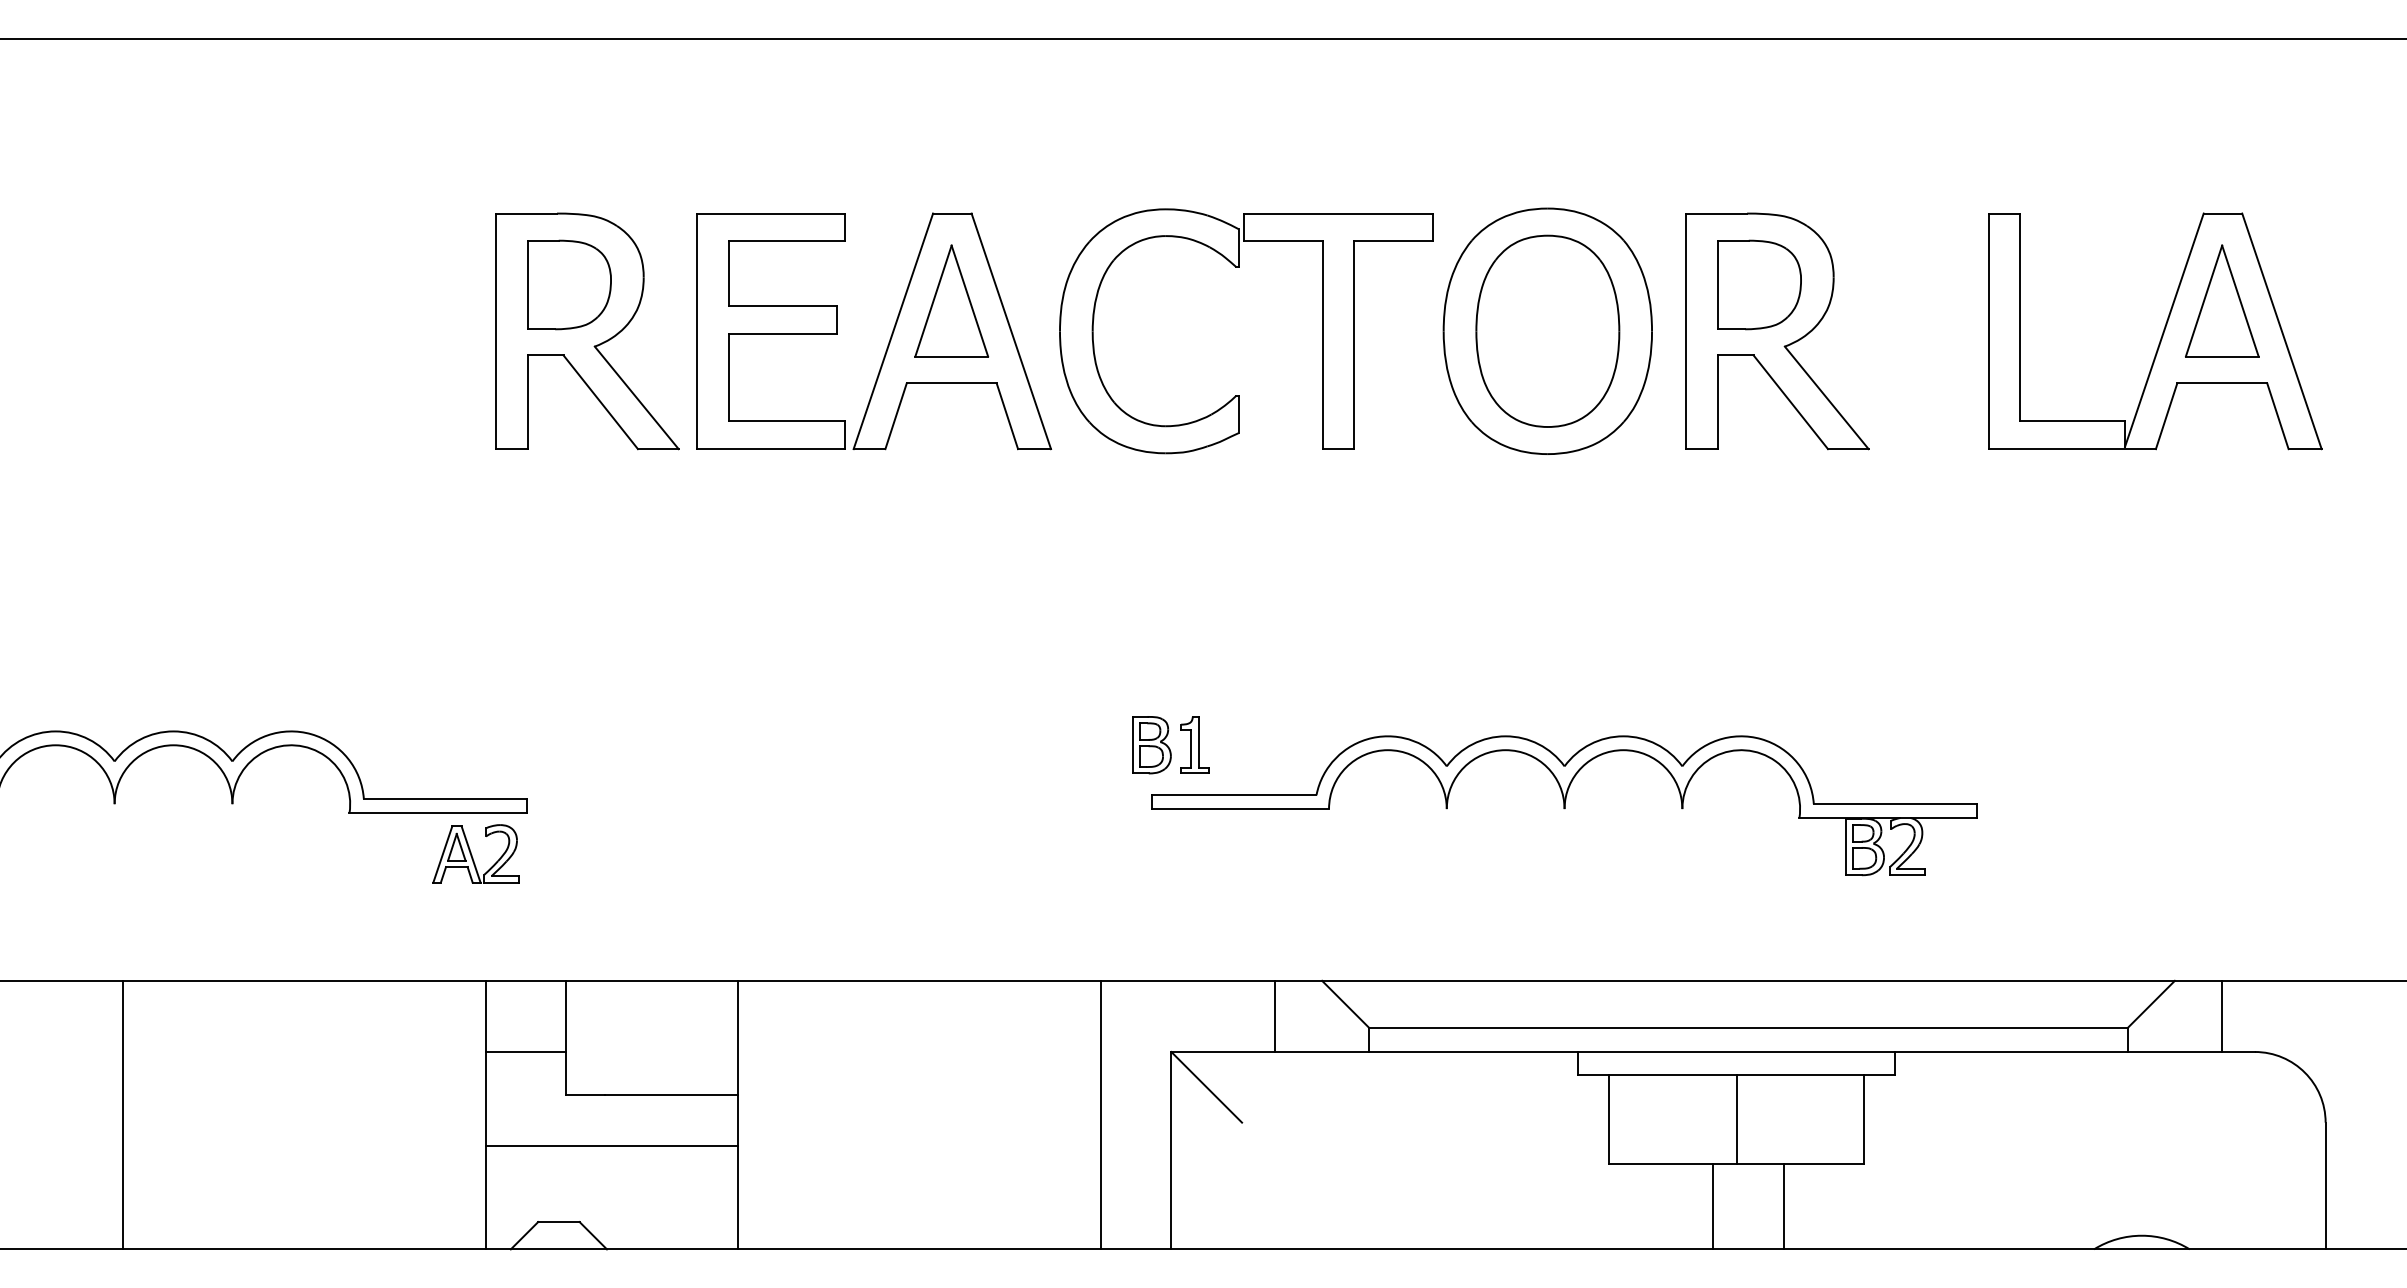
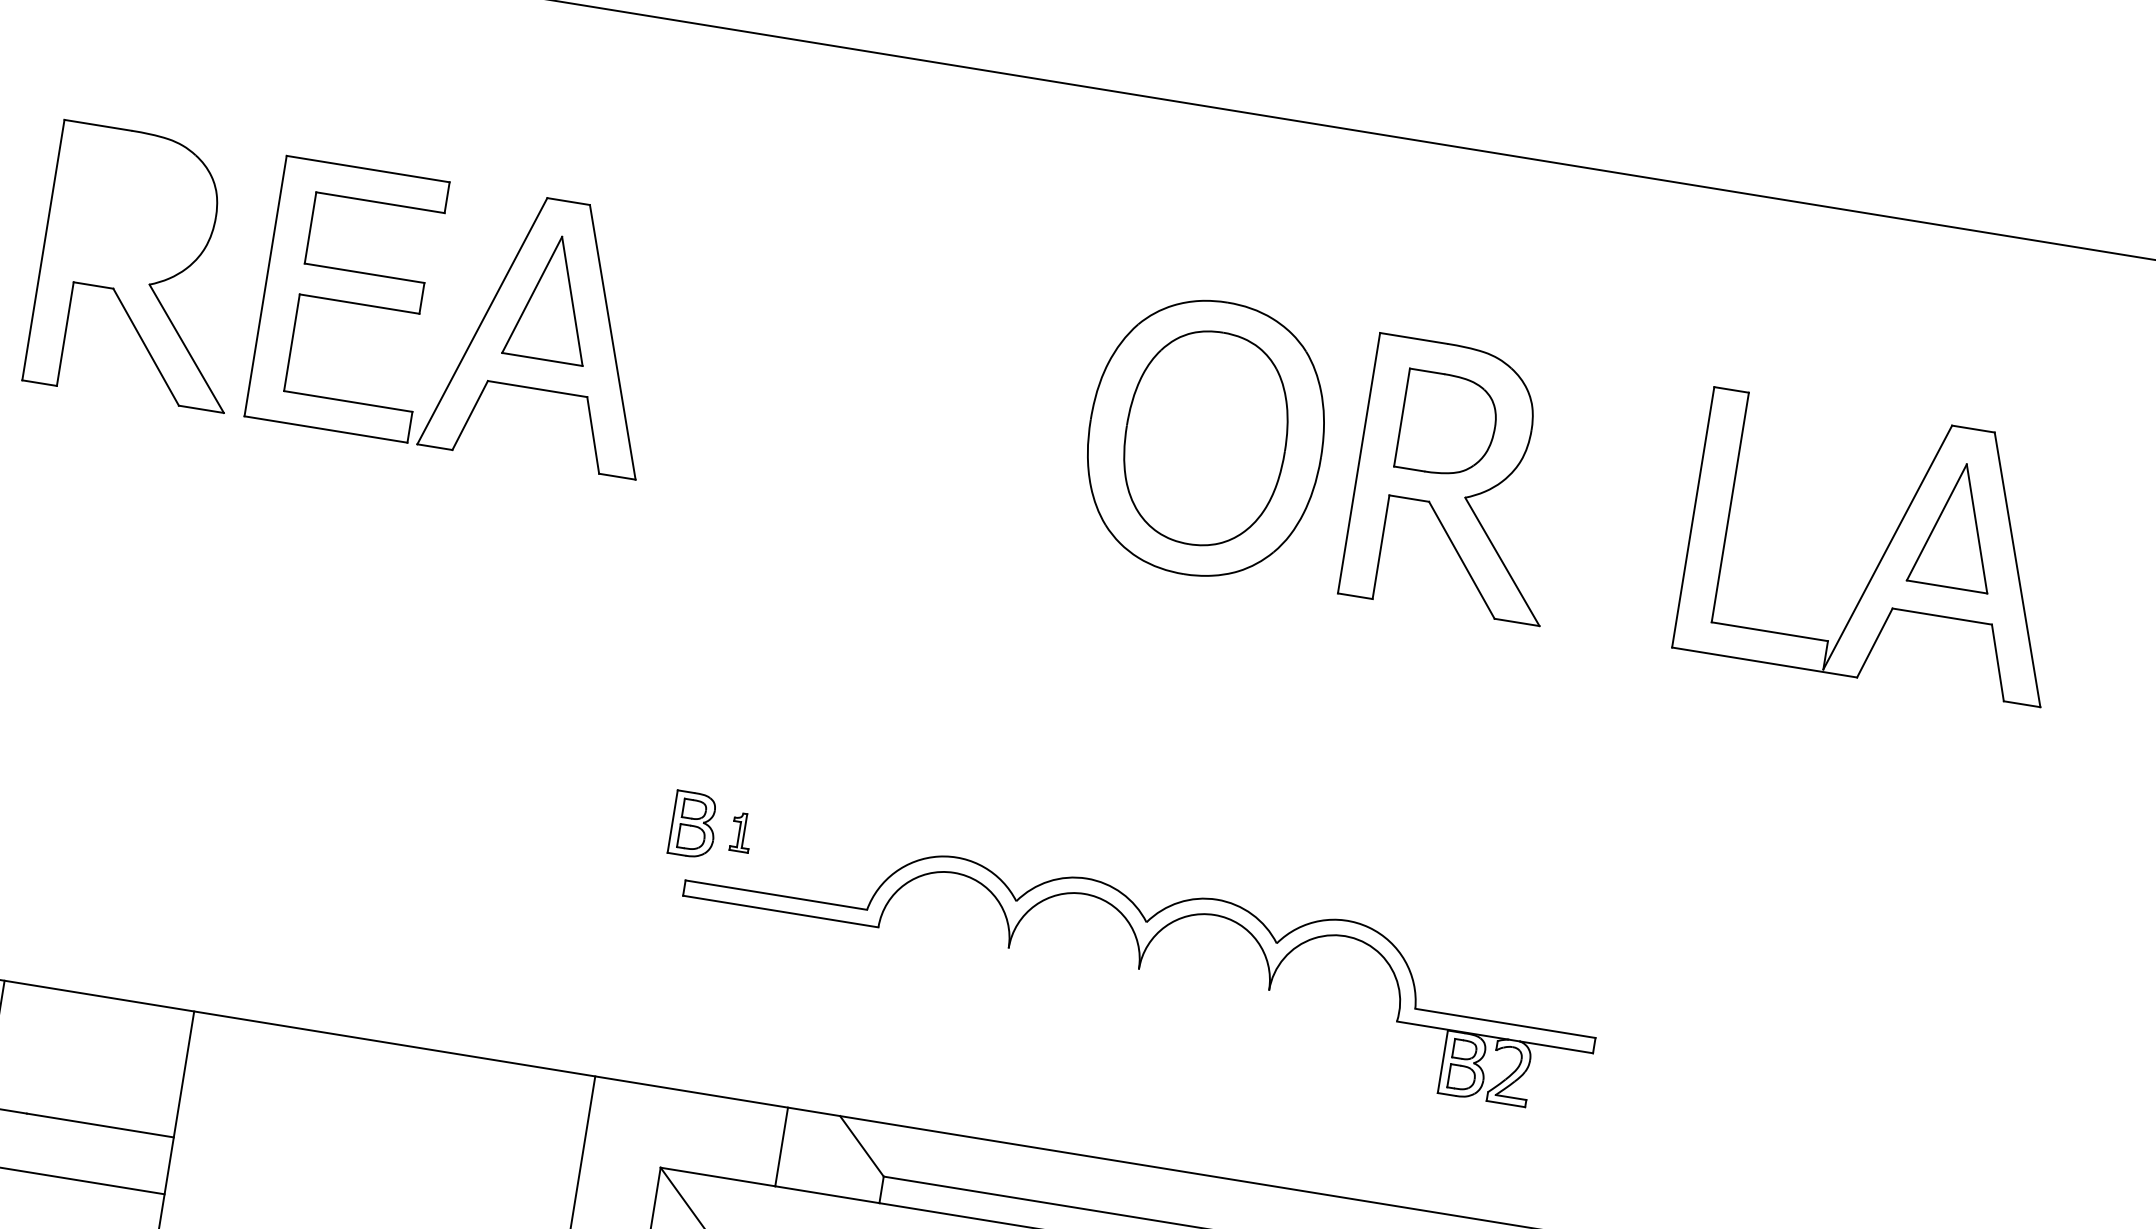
part: (1239, 267) -> (876, 312), removed
part: (569, 284) -> (132, 211), removed
part: (1194, 744) -> (741, 831), size x0.6

